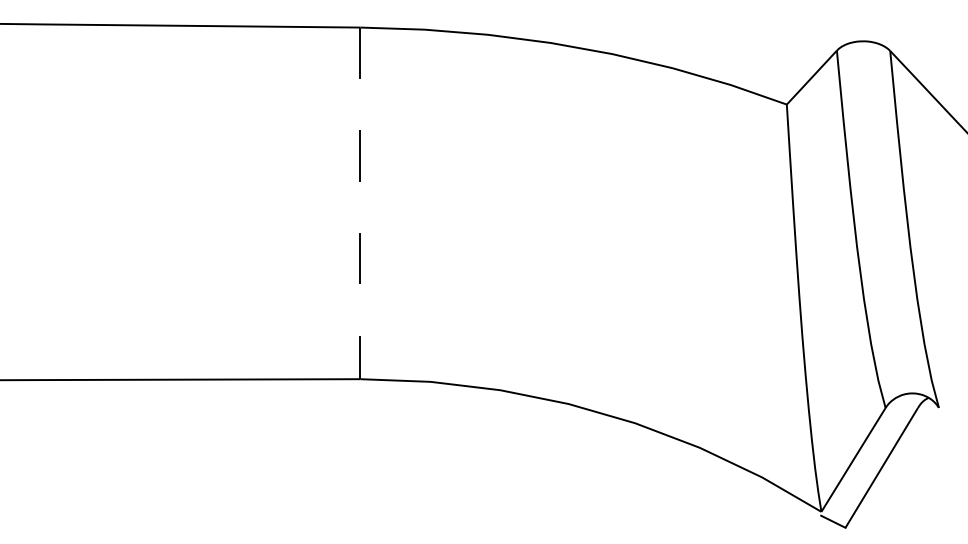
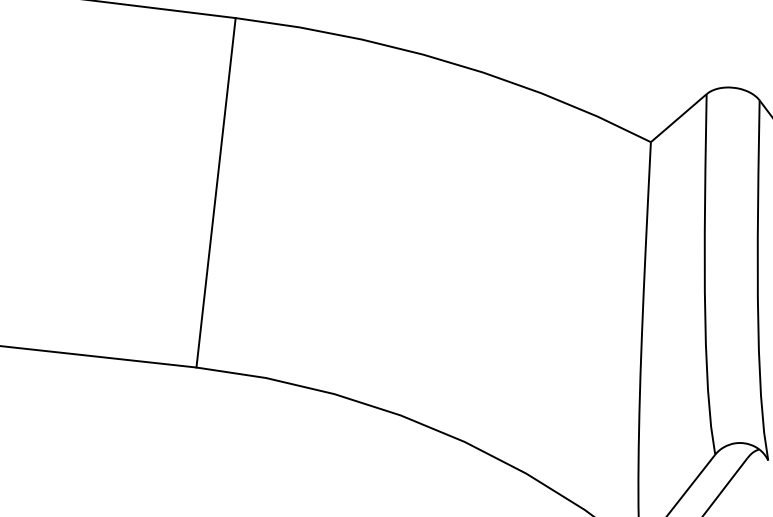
line: (360, 203) -> (216, 192), dashed -> solid

